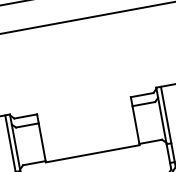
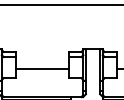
line: (92, 153) -> (42, 68), moved

